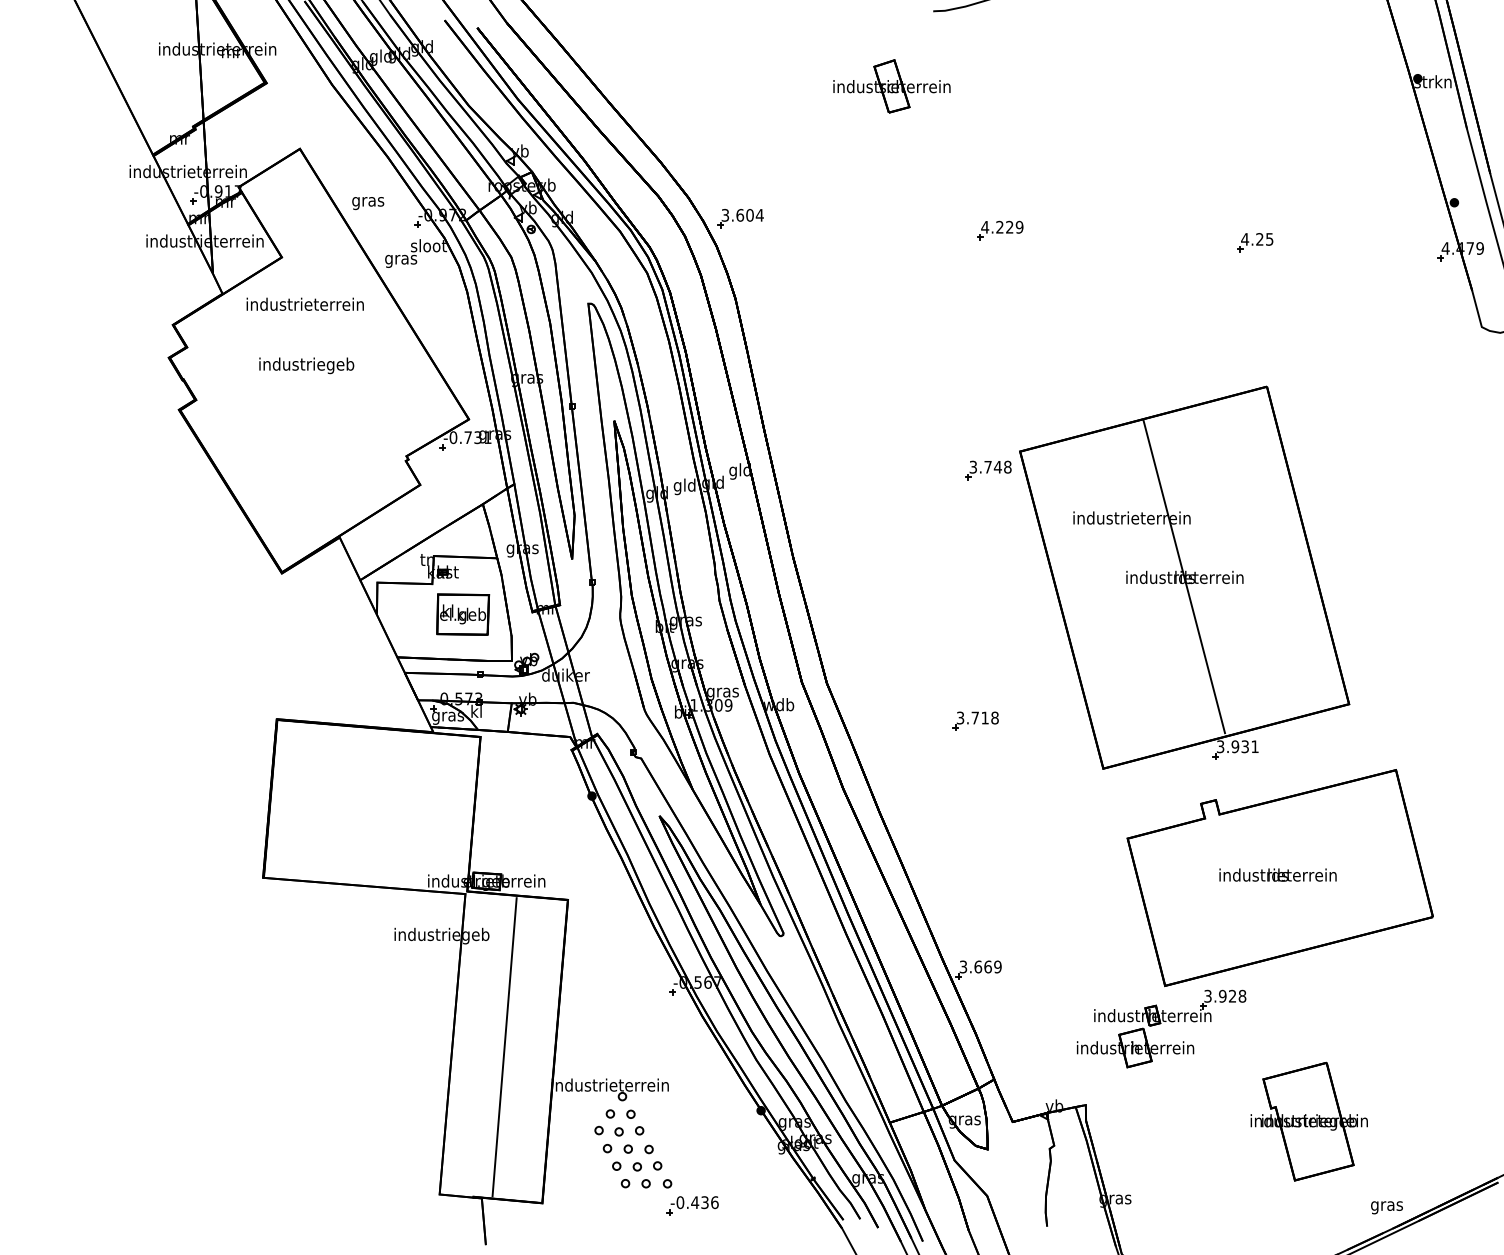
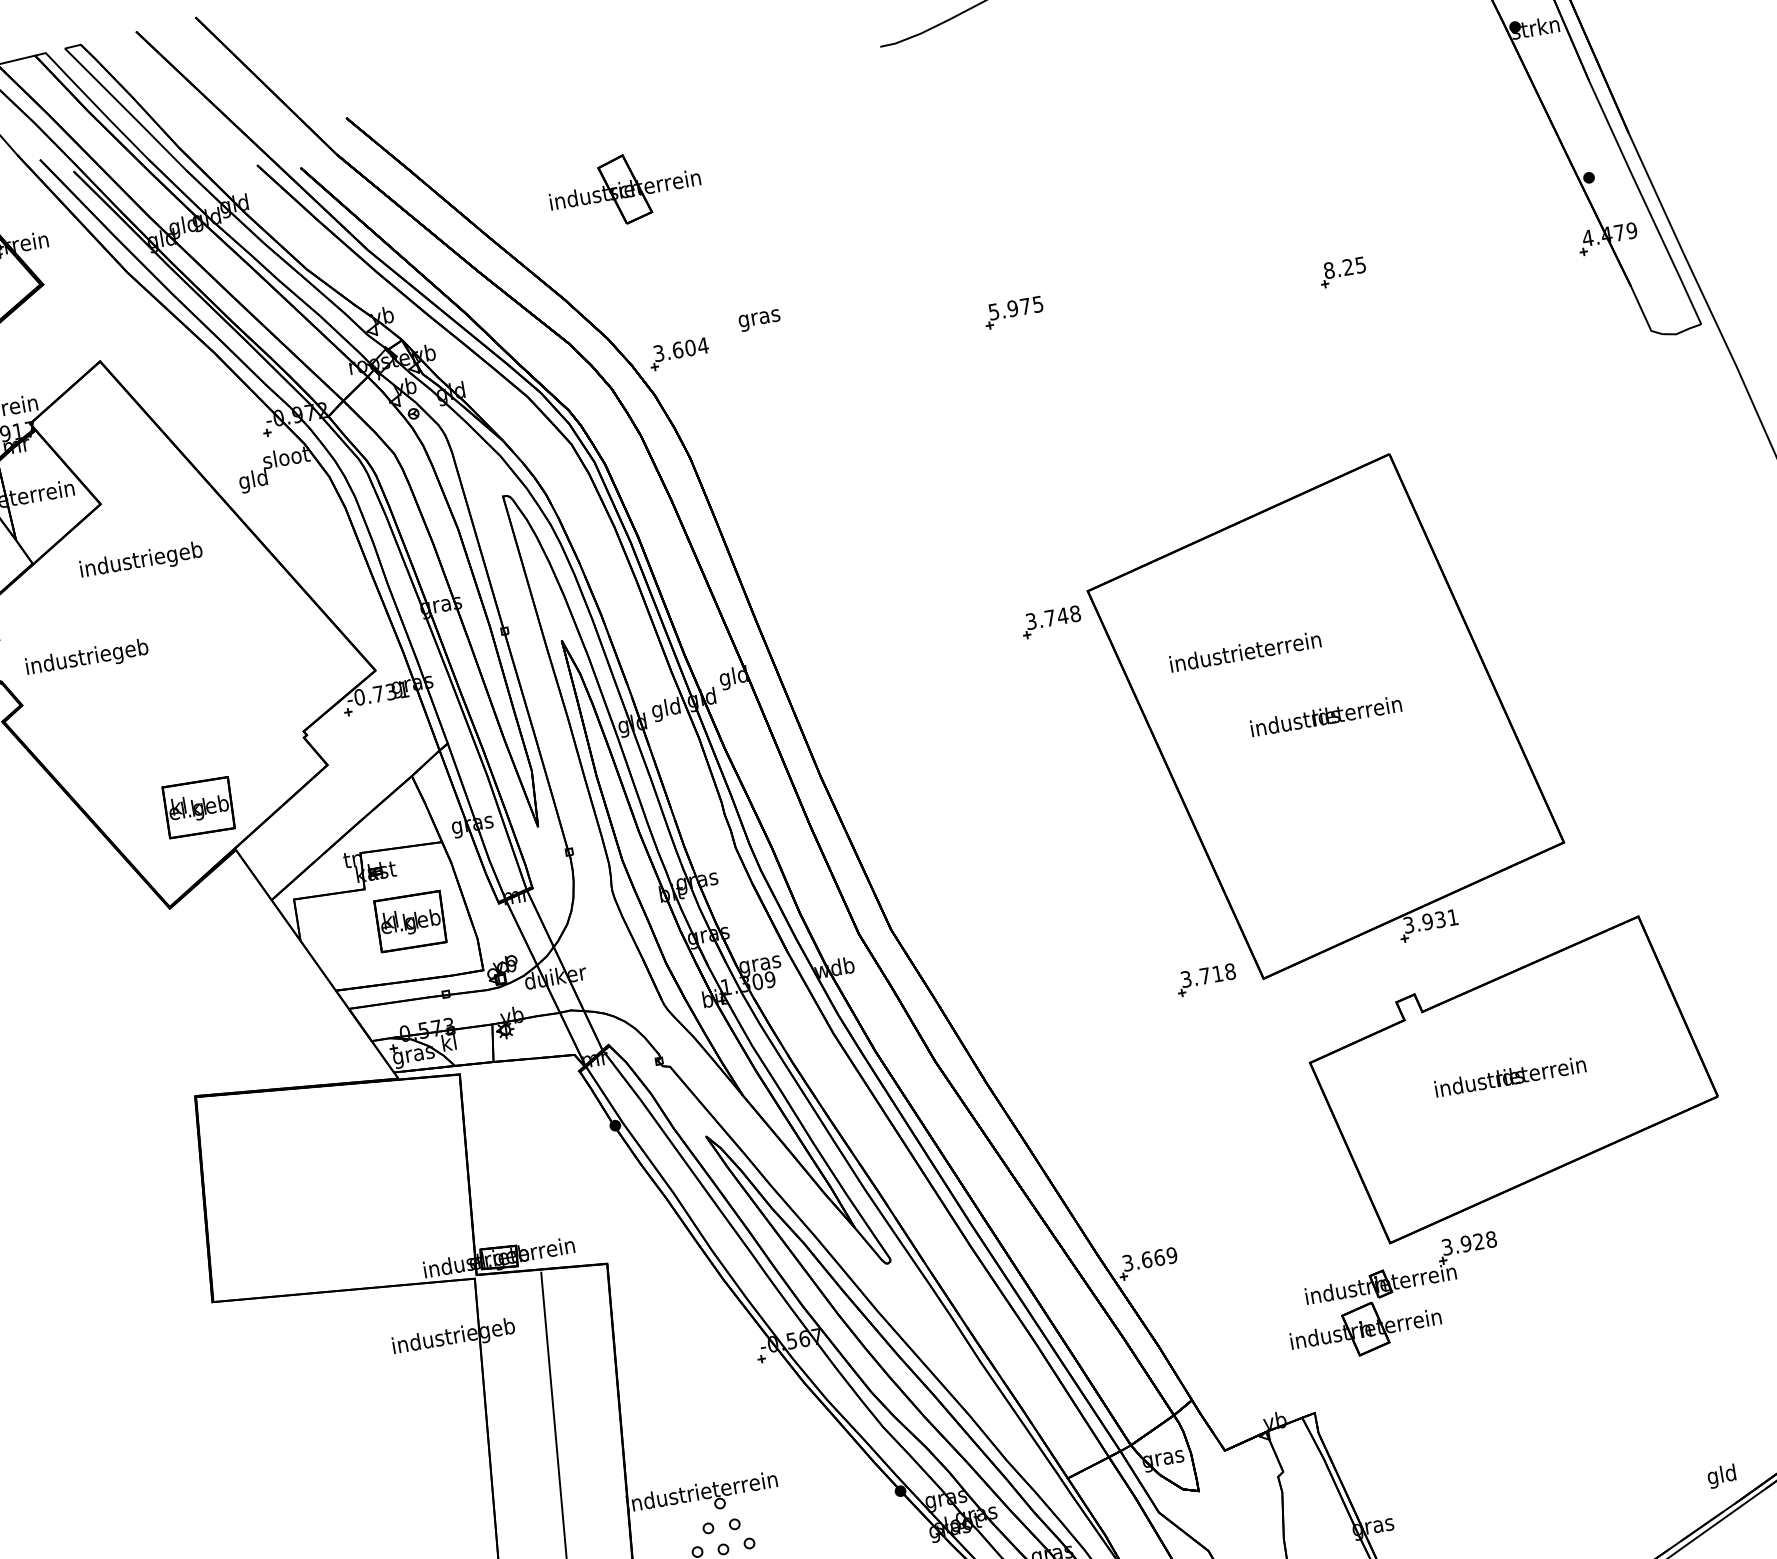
part: (891, 86) -> (624, 189), moved
text: (368, 203) -> (760, 320), moved
text: (1002, 226) -> (1015, 307), 4.229 -> 5.975
text: (1245, 239) -> (1329, 270), 4.25 -> 8.25
text: (401, 259) -> (254, 480), gras -> gld
text: (304, 305) -> (140, 560), industrieterrein -> industriegeb
text: (306, 365) -> (86, 658), moved
part: (317, 500) -> (199, 807), added
line: (1184, 576) -> (1325, 715), removed
part: (975, 720) -> (1205, 979), moved
part: (1308, 1121) -> (1603, 1385), removed
text: (1386, 1205) -> (1721, 1475), gras -> gld

